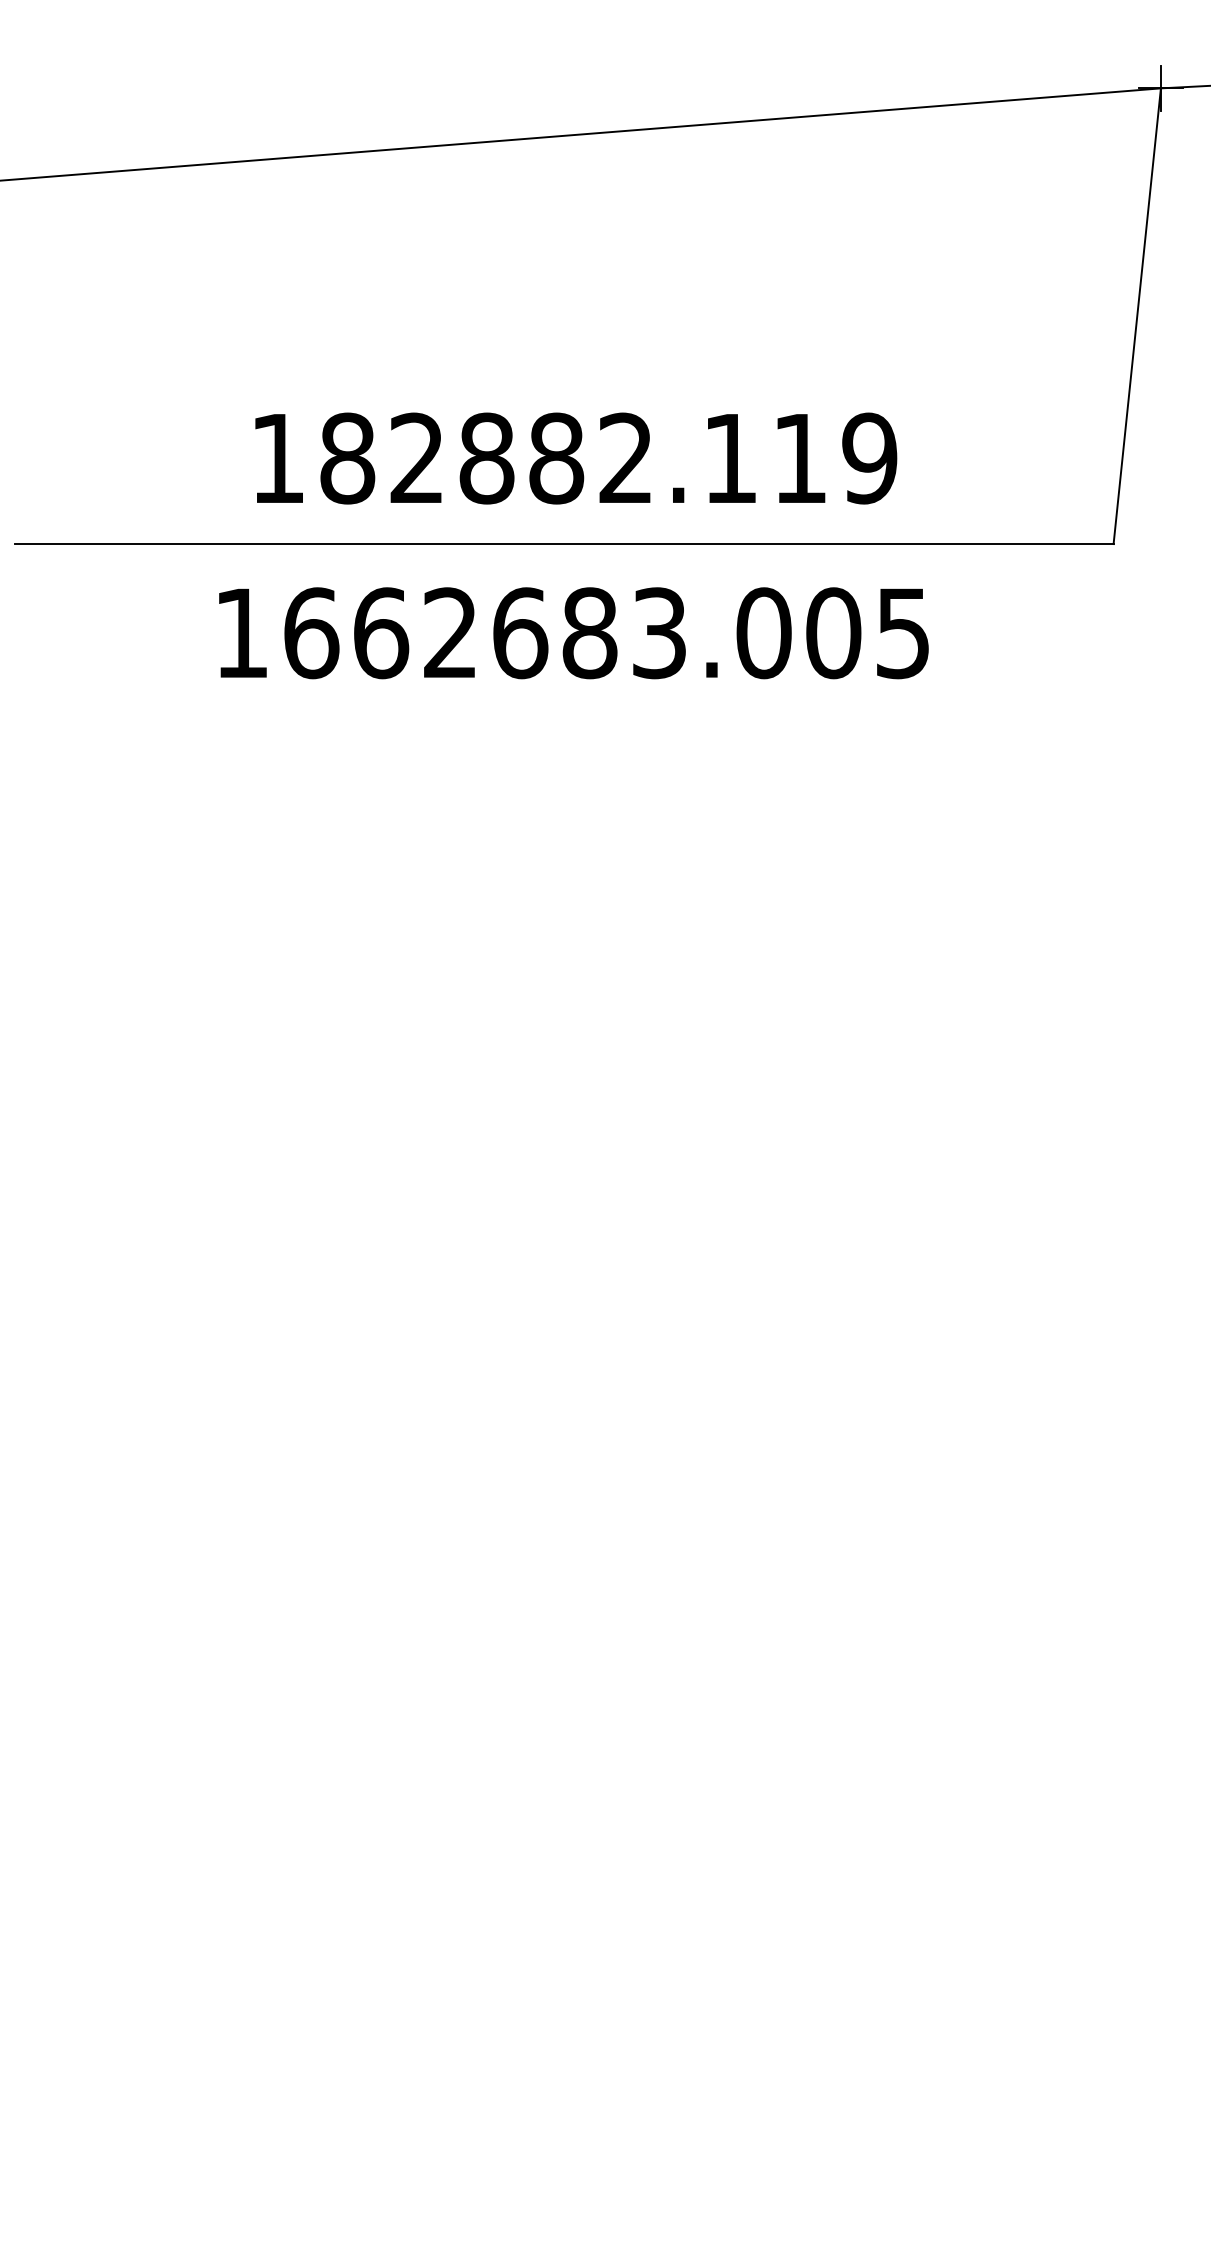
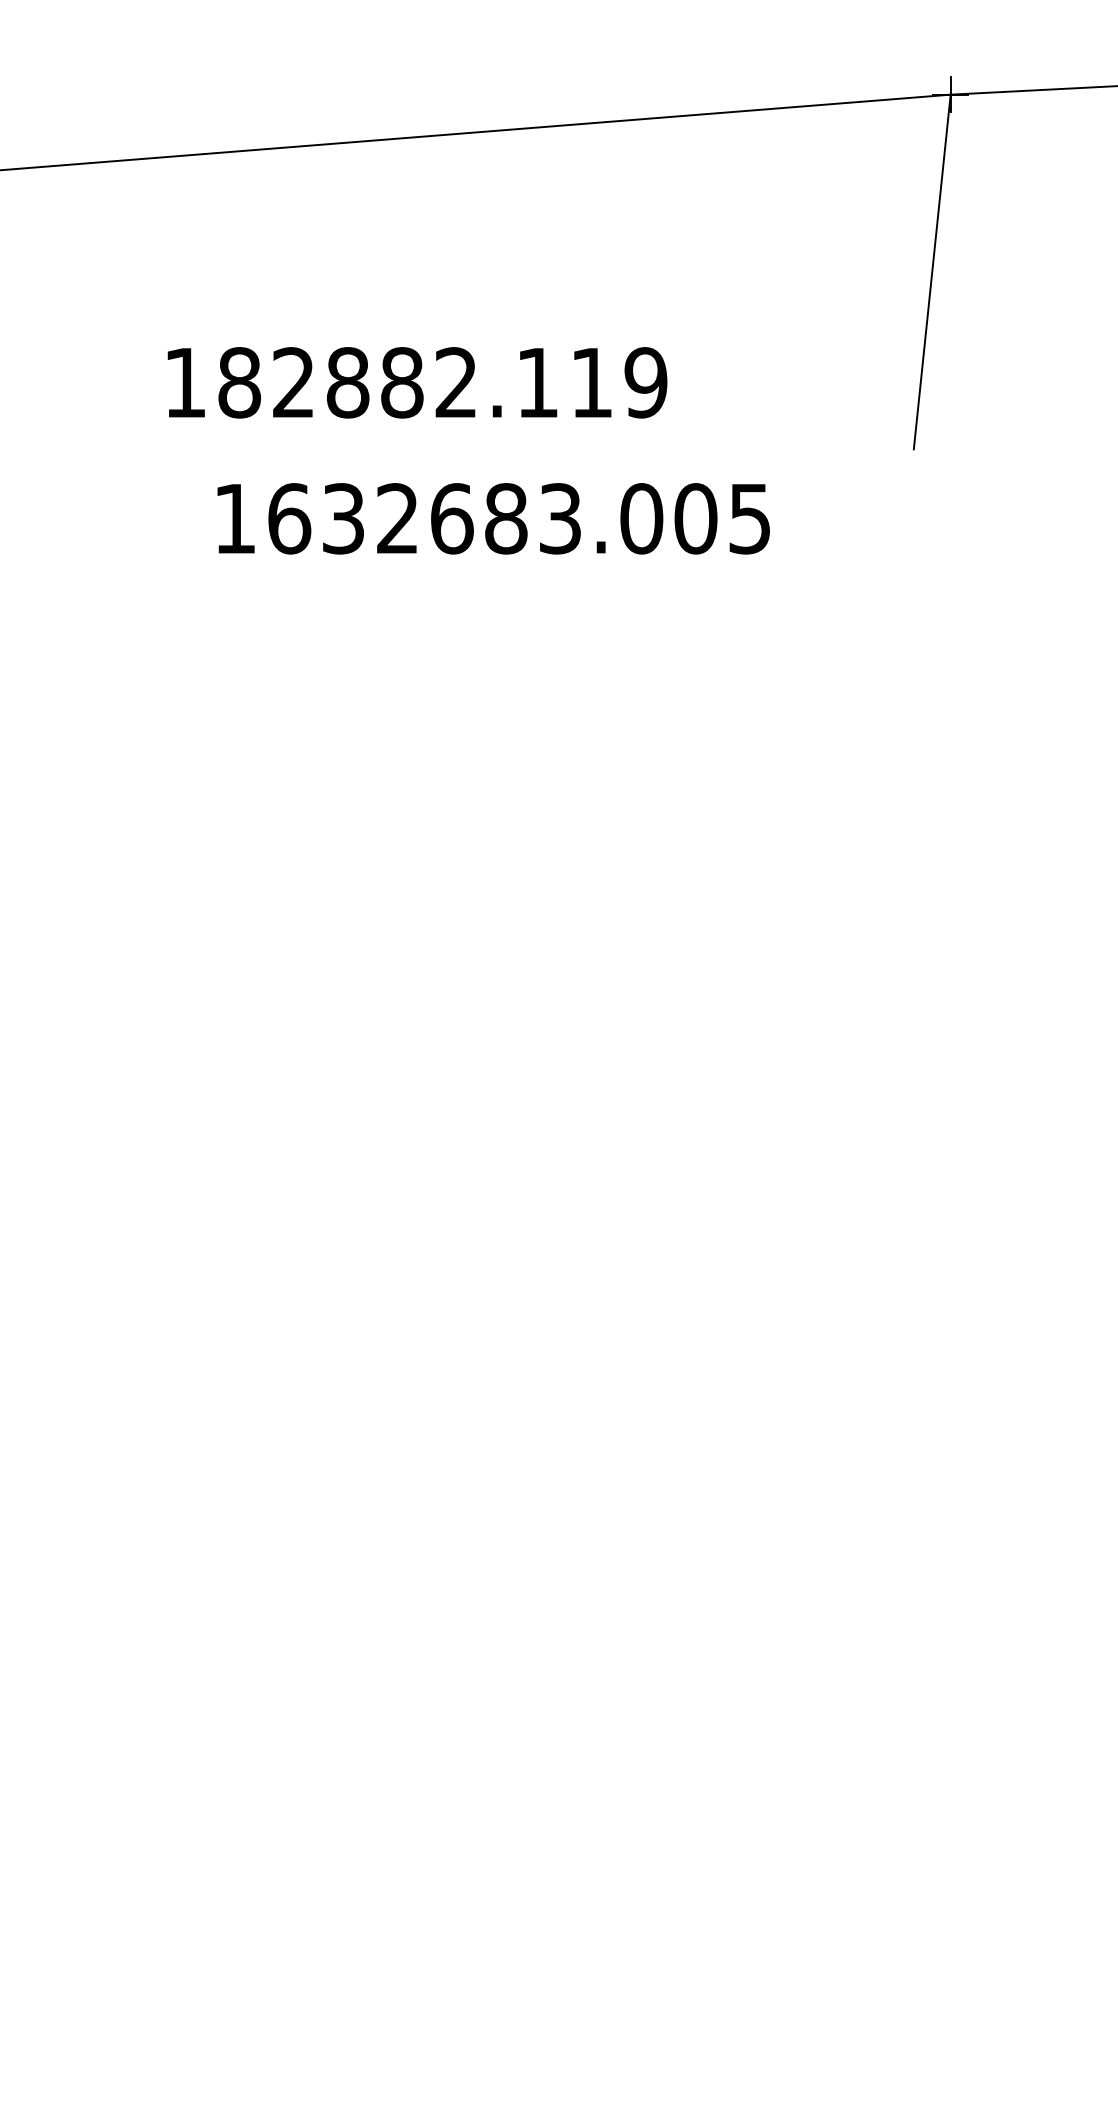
text: (576, 458) -> (417, 382), moved
line: (563, 544) -> (485, 449), removed
text: (380, 632) -> (343, 518), 1662683.005 -> 1632683.005

